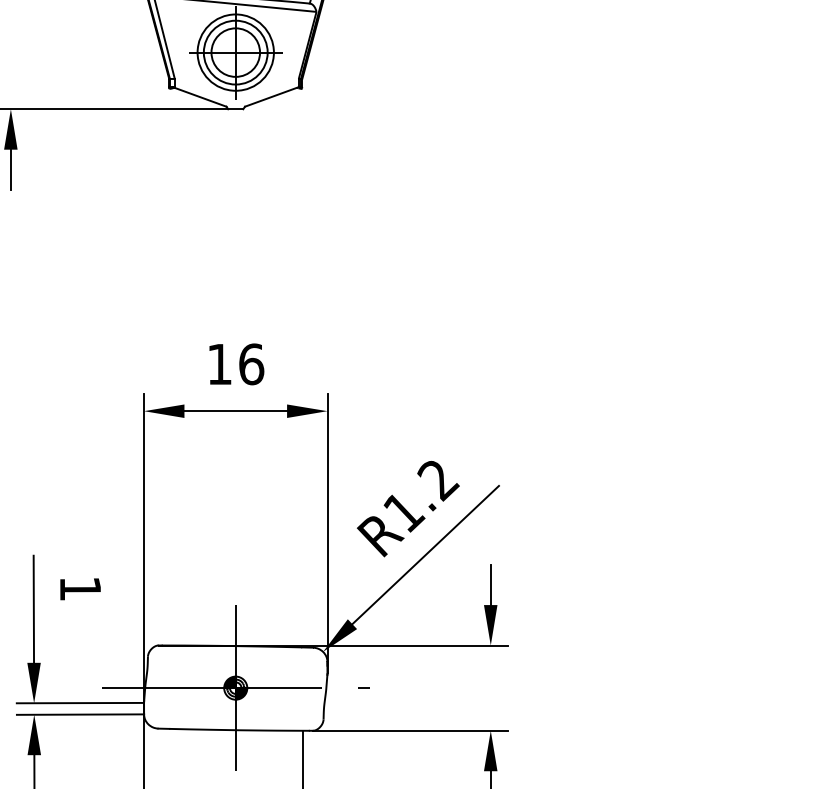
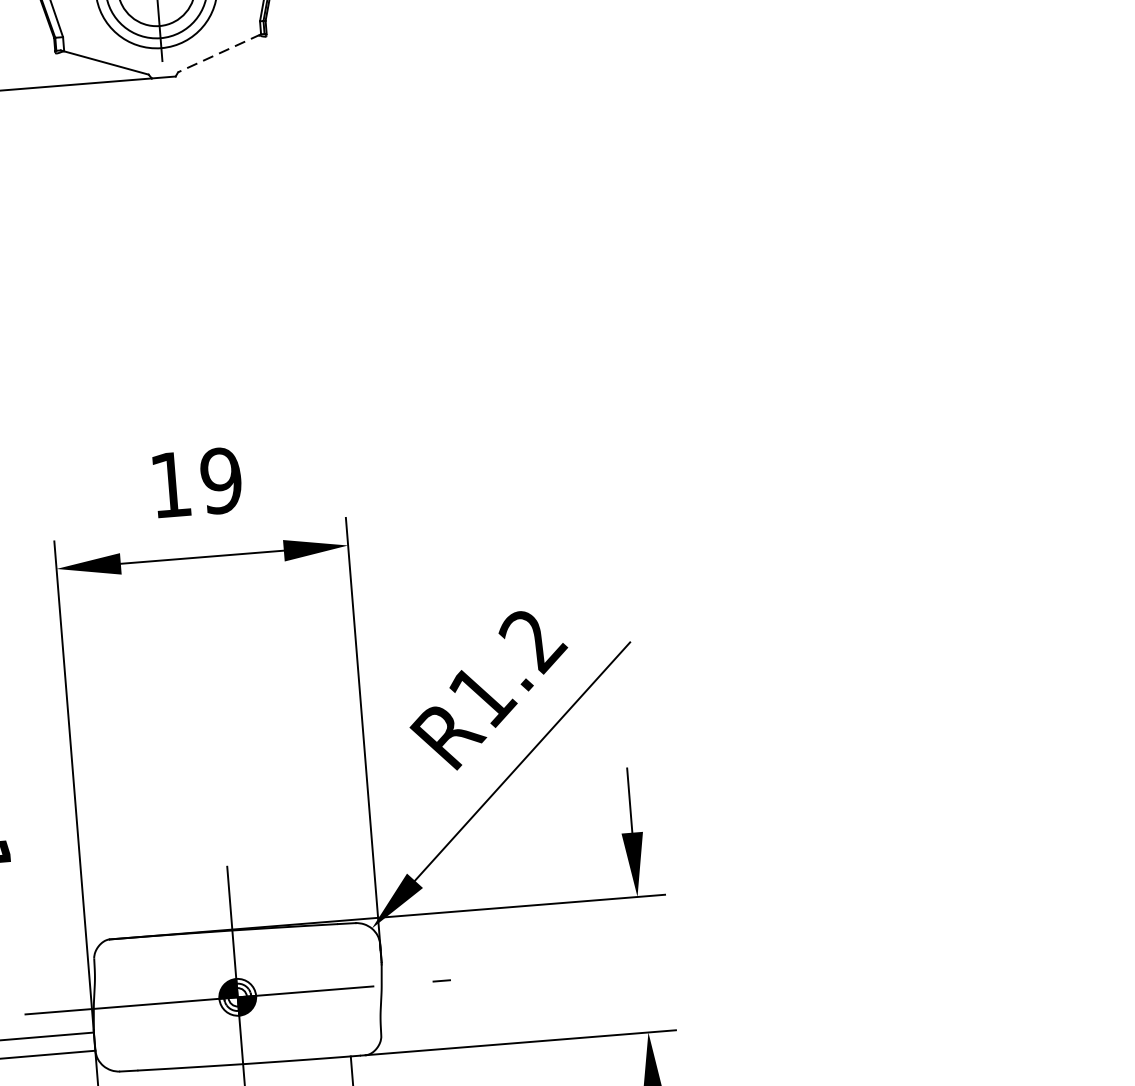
line: (271, 96) -> (218, 52), solid -> dashed
text: (251, 364) -> (221, 481), 16 -> 19

